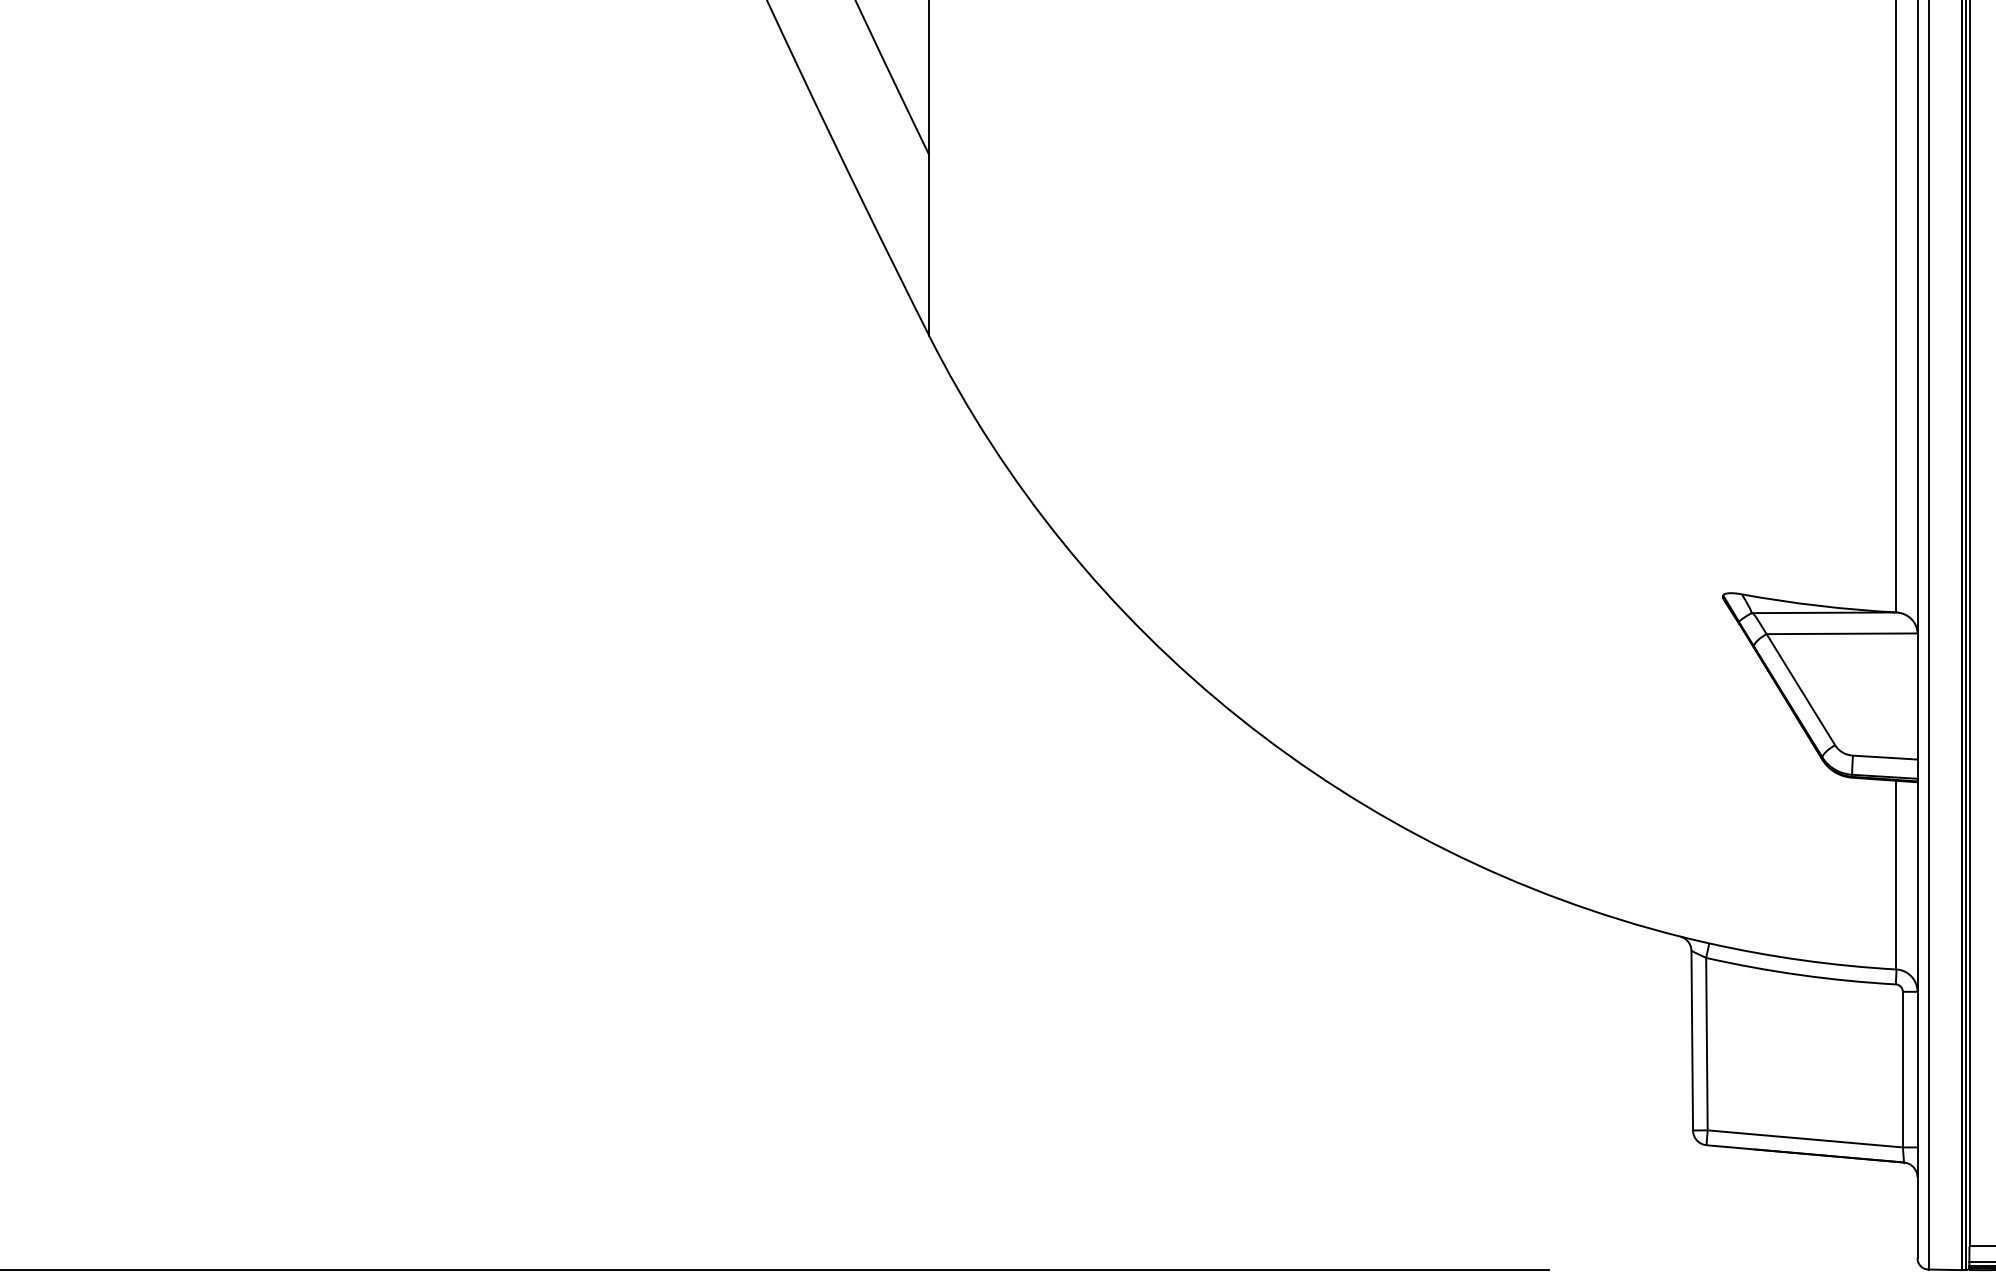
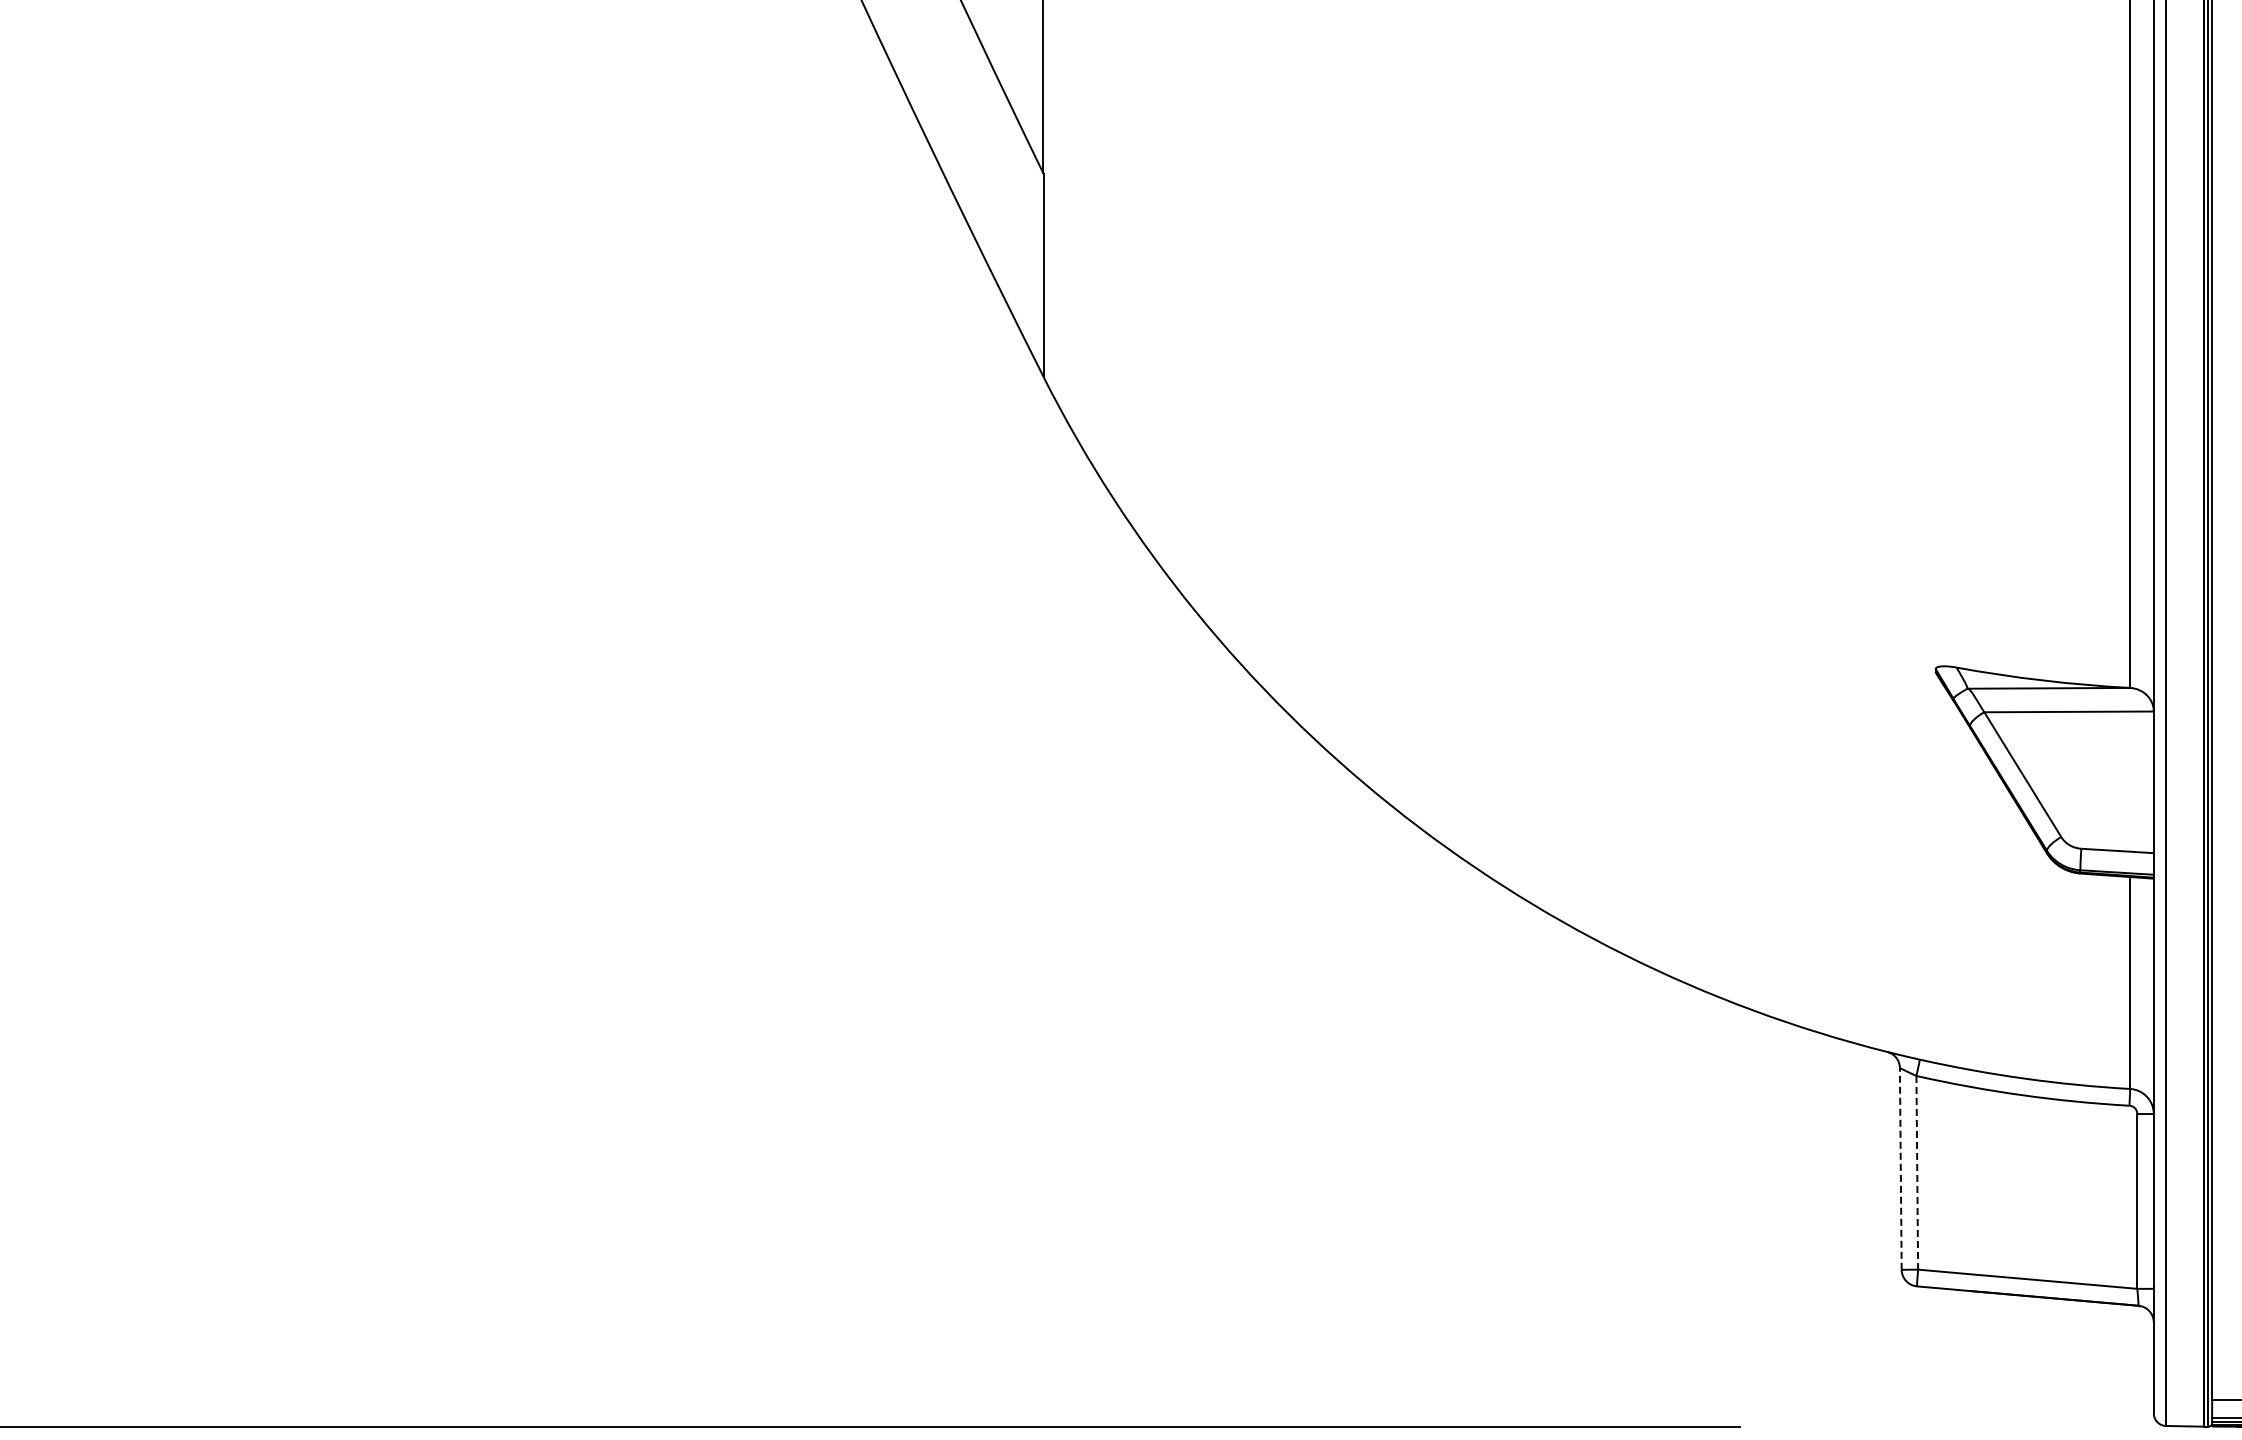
line: (1691, 1040) -> (1900, 1168), solid -> dashed
line: (1707, 1043) -> (1917, 1172), solid -> dashed

